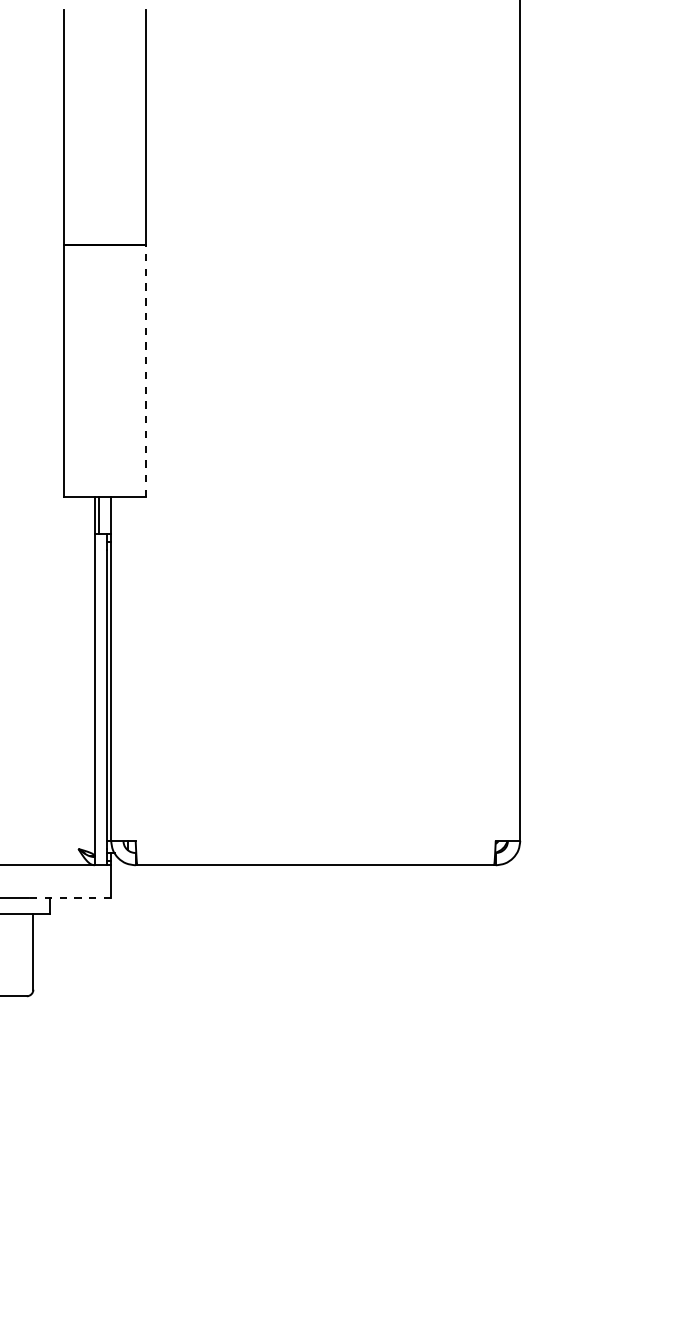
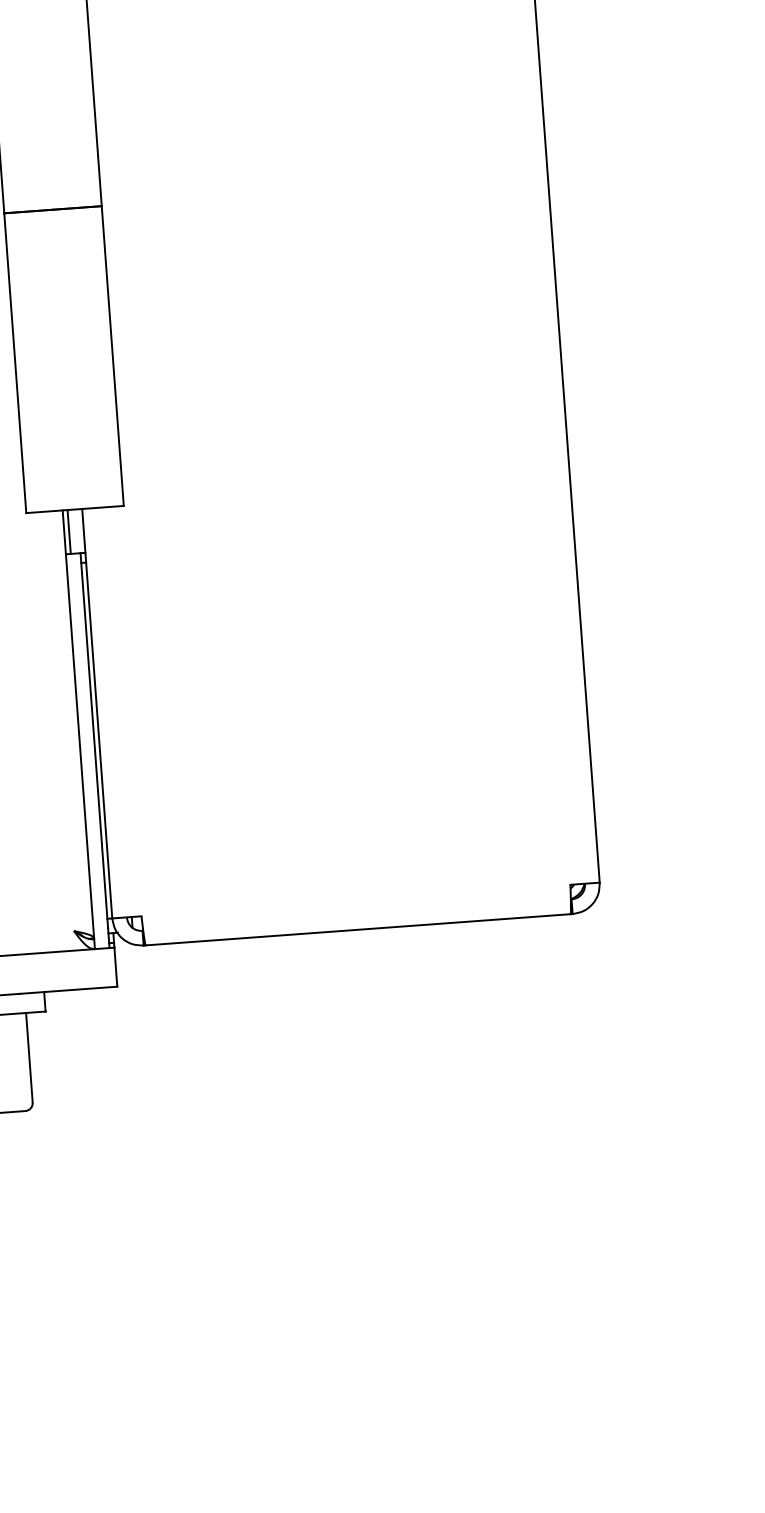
line: (146, 371) -> (113, 356), dashed -> solid
line: (70, 898) -> (68, 990), dashed -> solid

